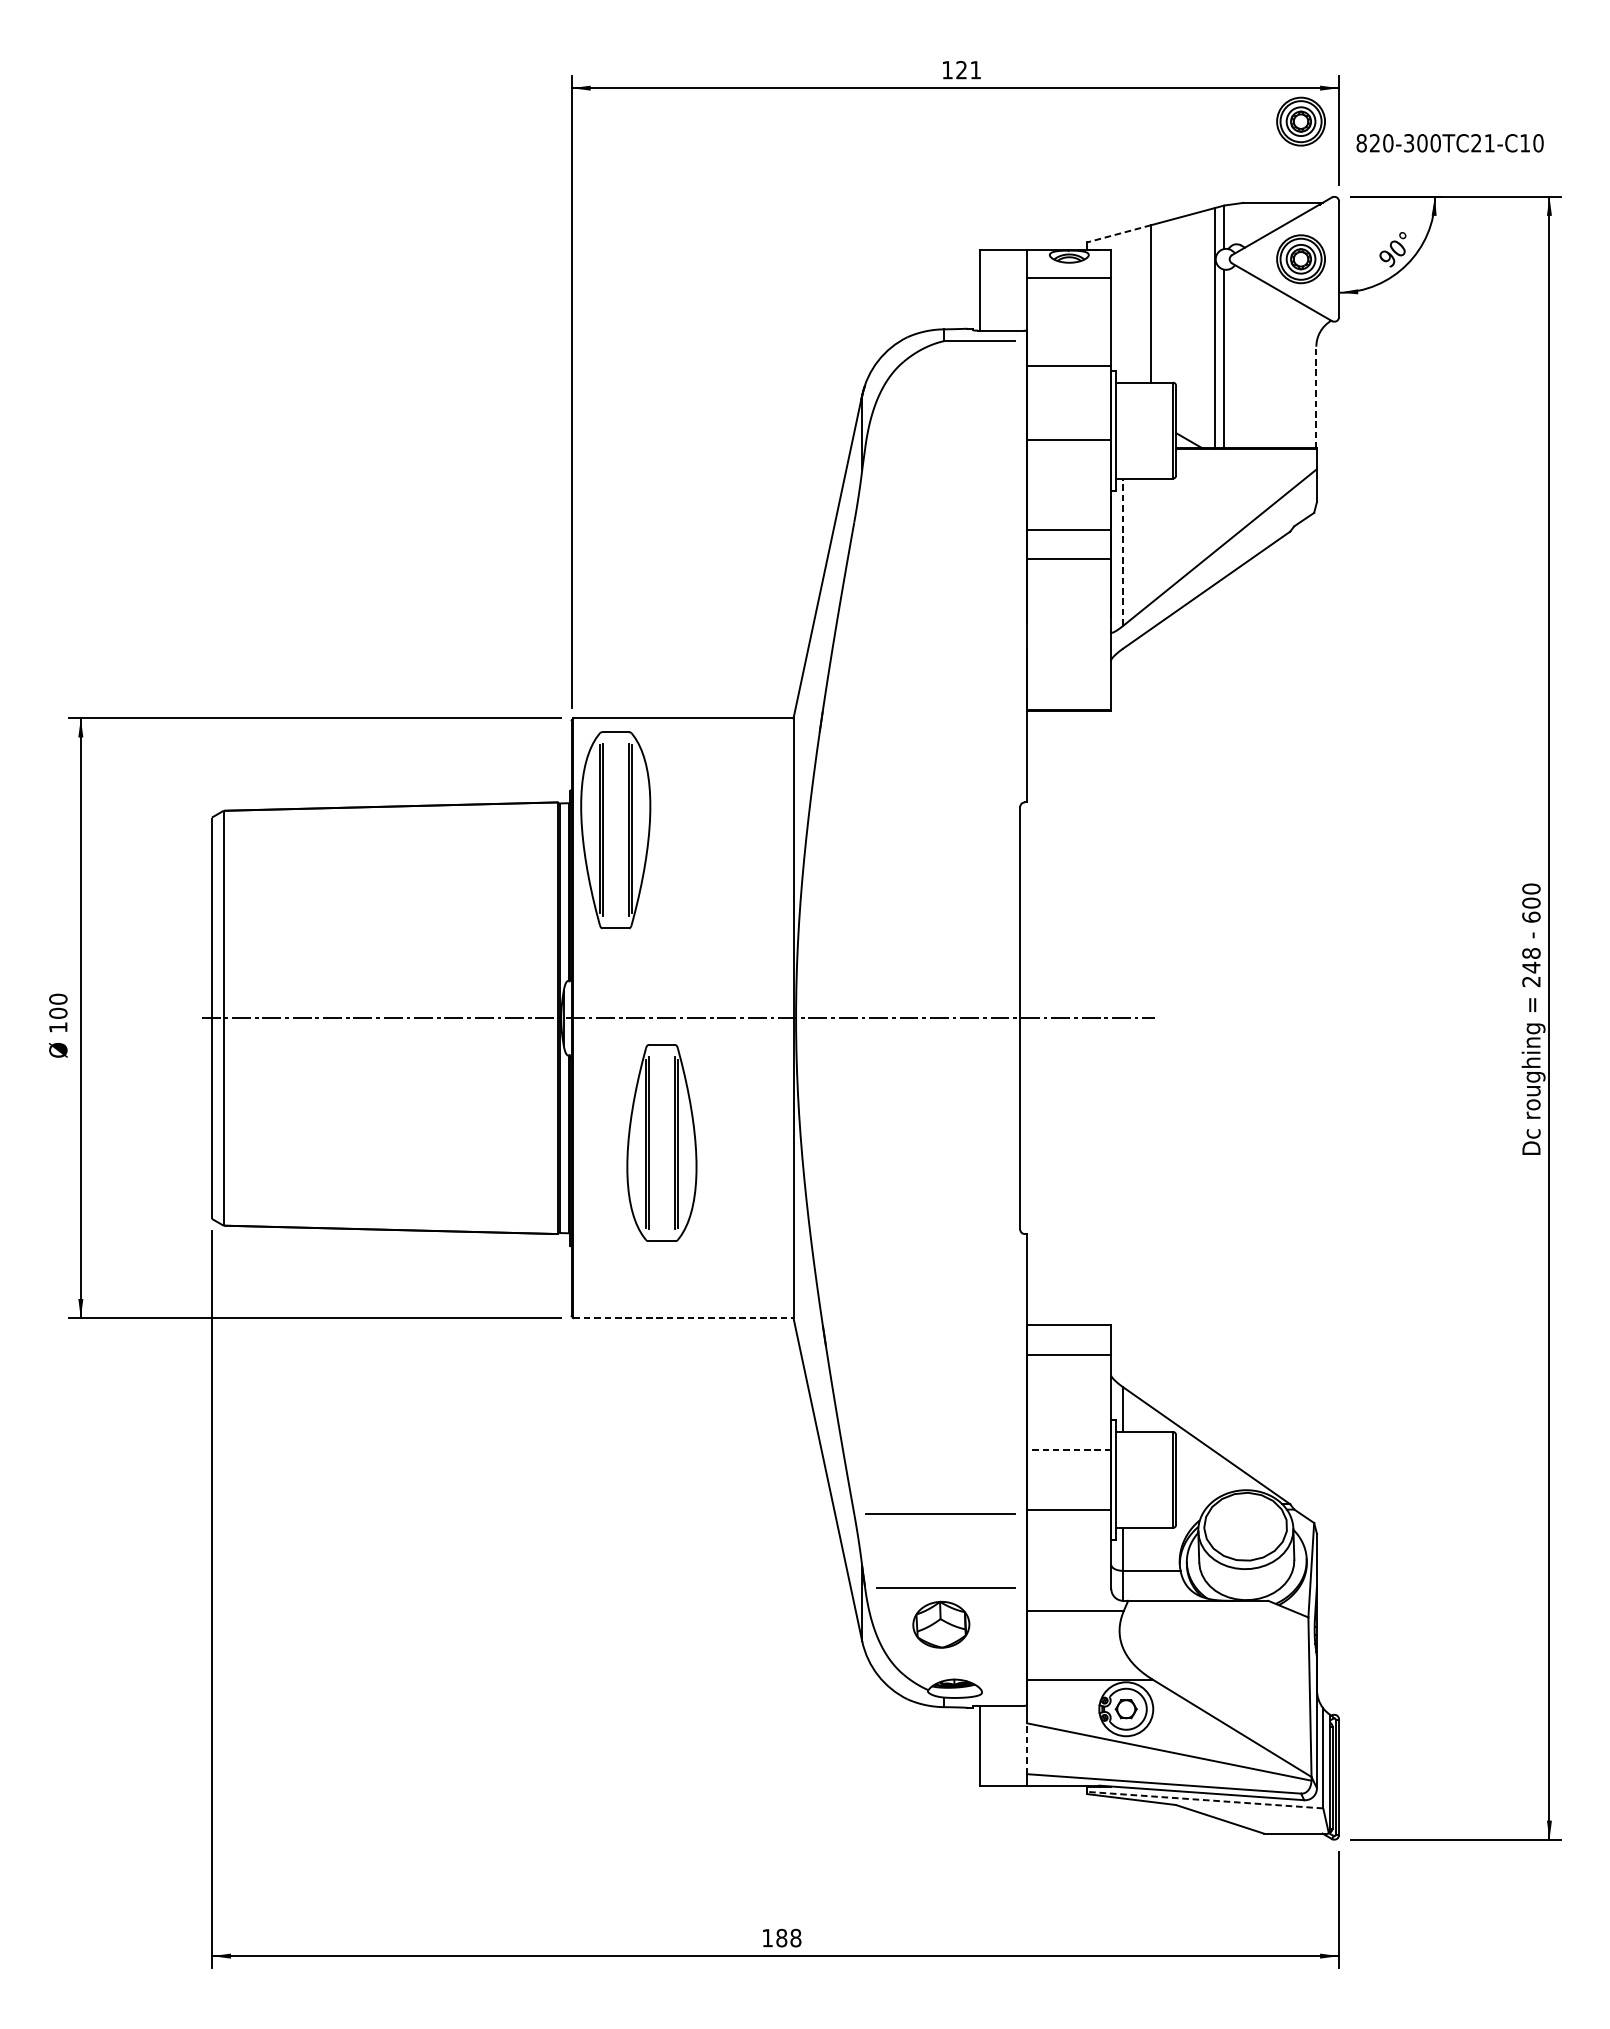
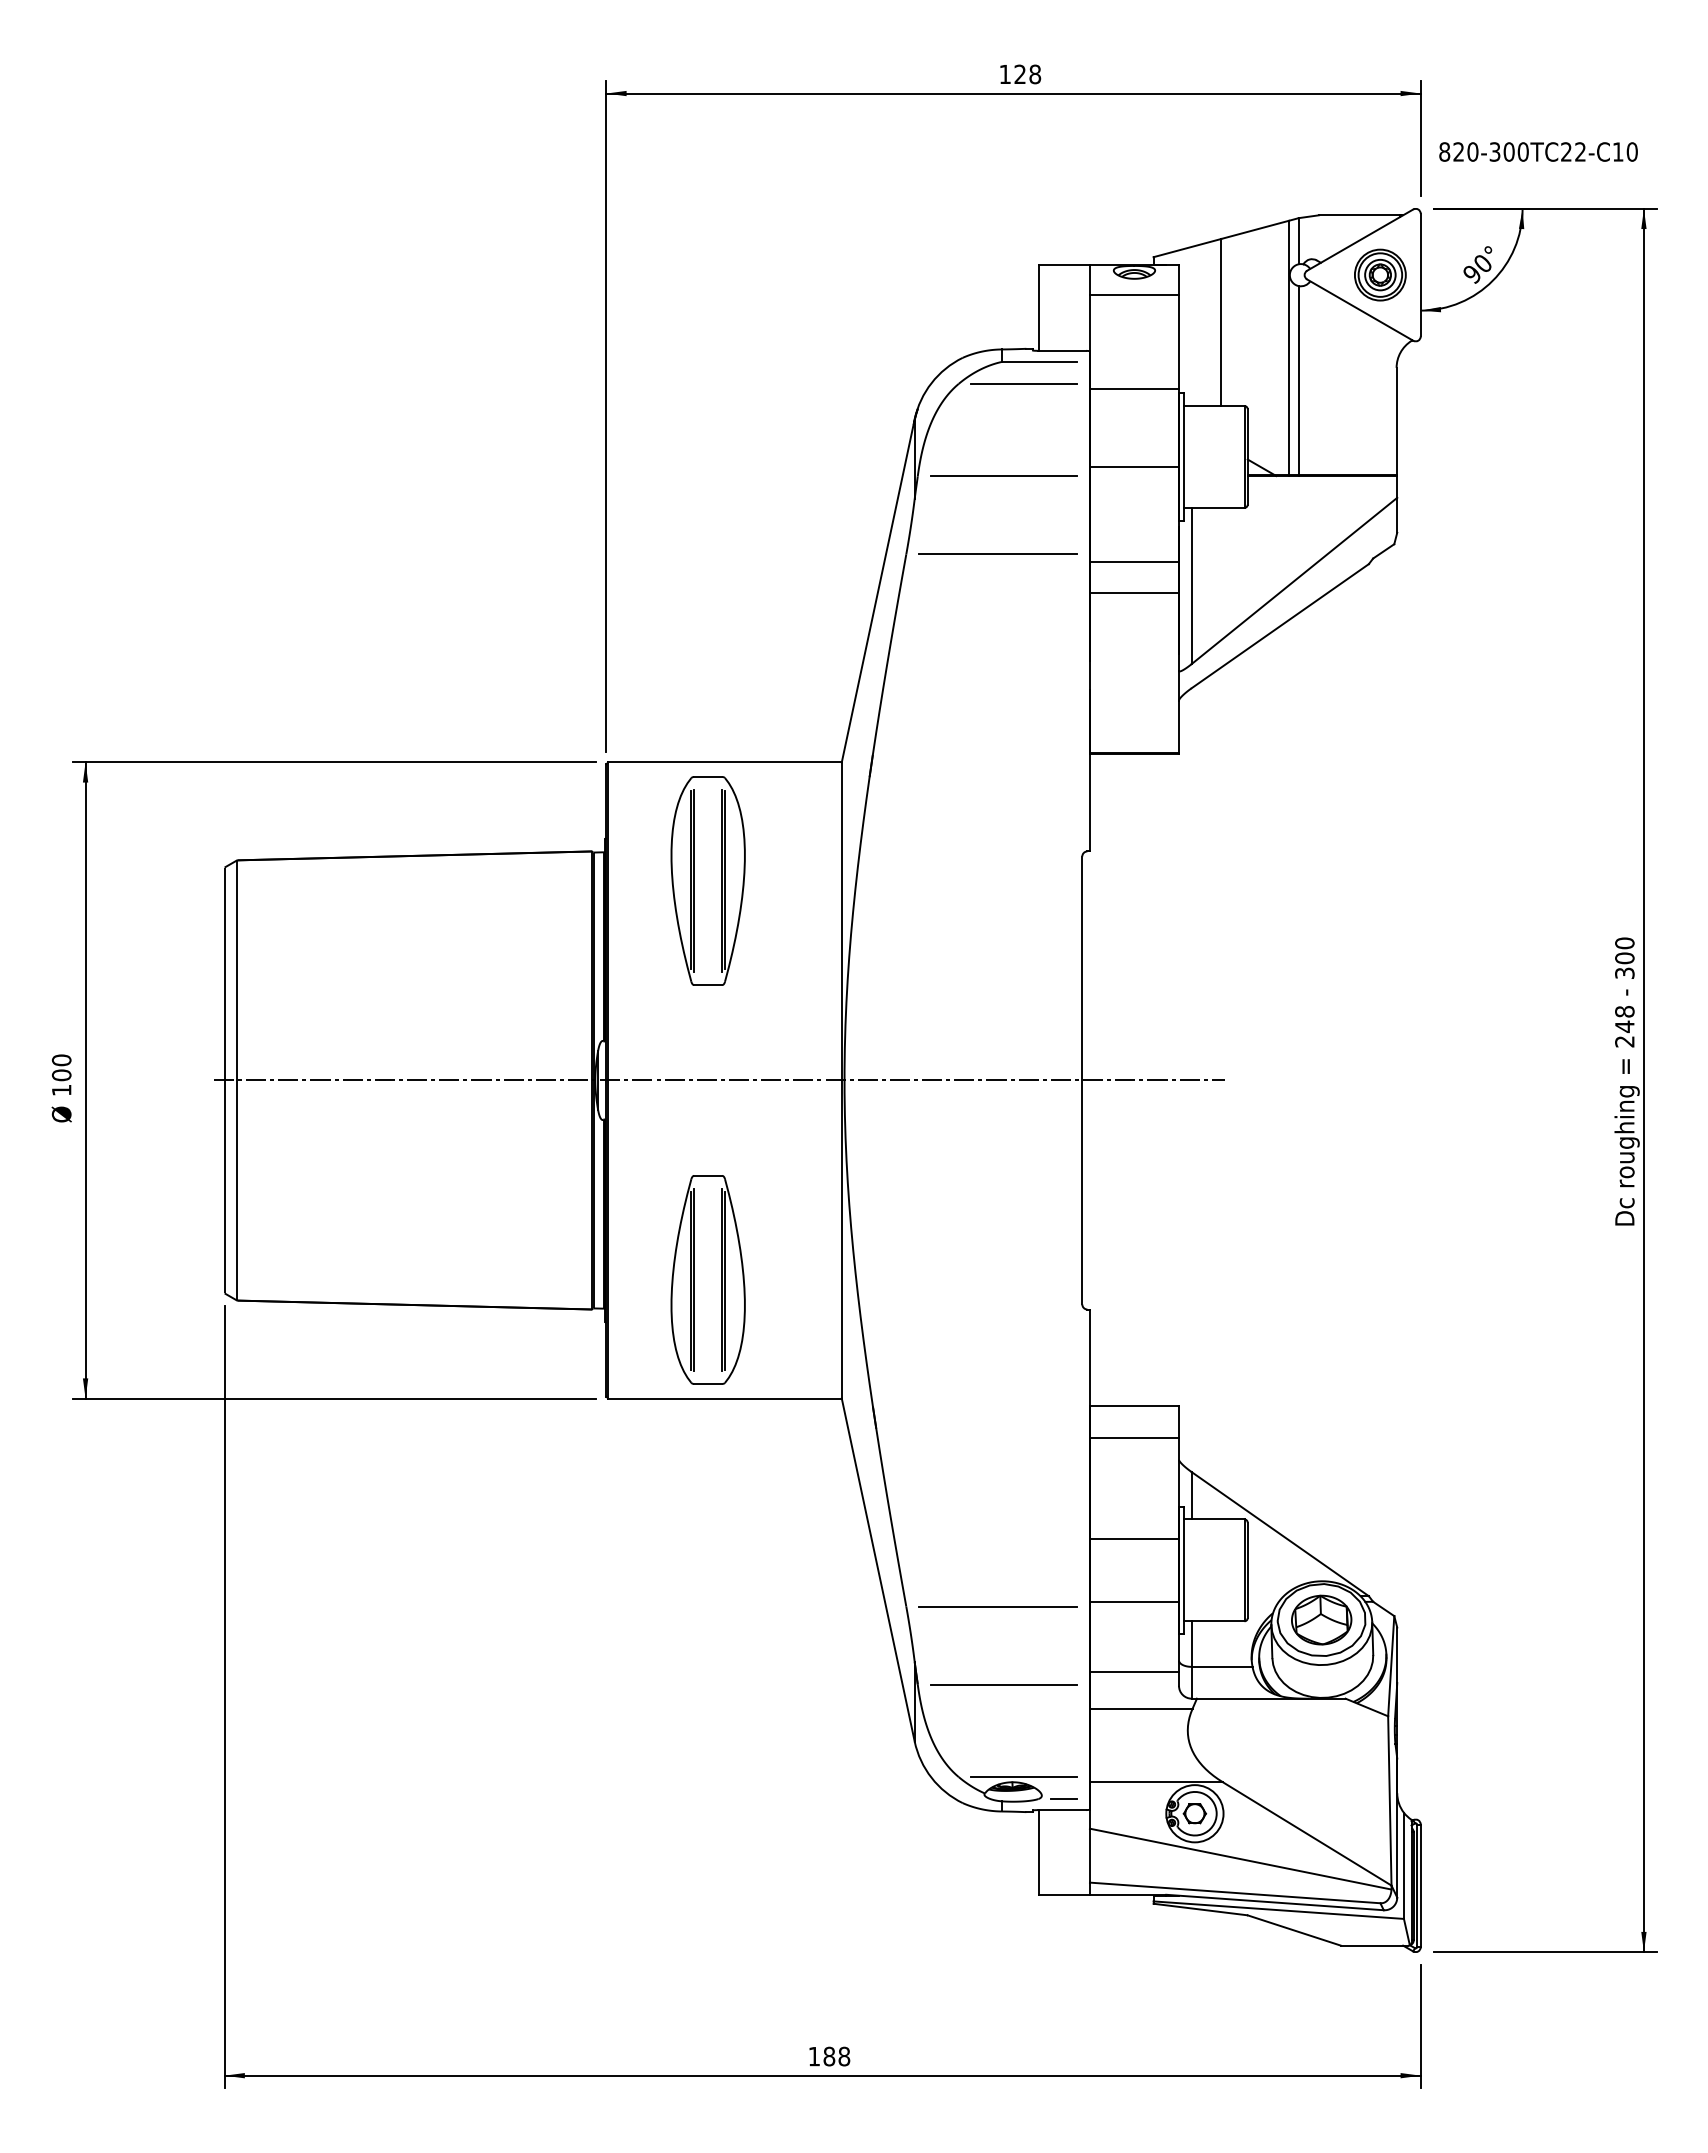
text: (976, 70) -> (1035, 74), 121 -> 128
part: (1301, 121) -> (1380, 128), removed
text: (1489, 142) -> (1580, 151), 820-300TC21-C10 -> 820-300TC22-C10
line: (1118, 234) -> (1186, 248), dashed -> solid
line: (965, 361) -> (1024, 383), added
line: (1316, 397) -> (1396, 421), dashed -> solid
line: (945, 449) -> (1003, 476), added
line: (940, 521) -> (997, 553), added
line: (1123, 551) -> (1191, 585), dashed -> solid
part: (615, 829) -> (707, 880), moved
text: (1531, 917) -> (1624, 973), 600 -> 300
part: (661, 1142) -> (707, 1279), moved
line: (683, 1317) -> (725, 1398), dashed -> solid
line: (1069, 1449) -> (1134, 1538), dashed -> solid
line: (1069, 1576) -> (1134, 1672), added
part: (941, 1624) -> (1321, 1619), moved
line: (965, 1675) -> (1024, 1777), added
line: (1003, 1695) -> (1064, 1799), added
line: (1026, 1748) -> (1089, 1855), dashed -> solid
line: (1205, 1800) -> (1278, 1910), dashed -> solid

